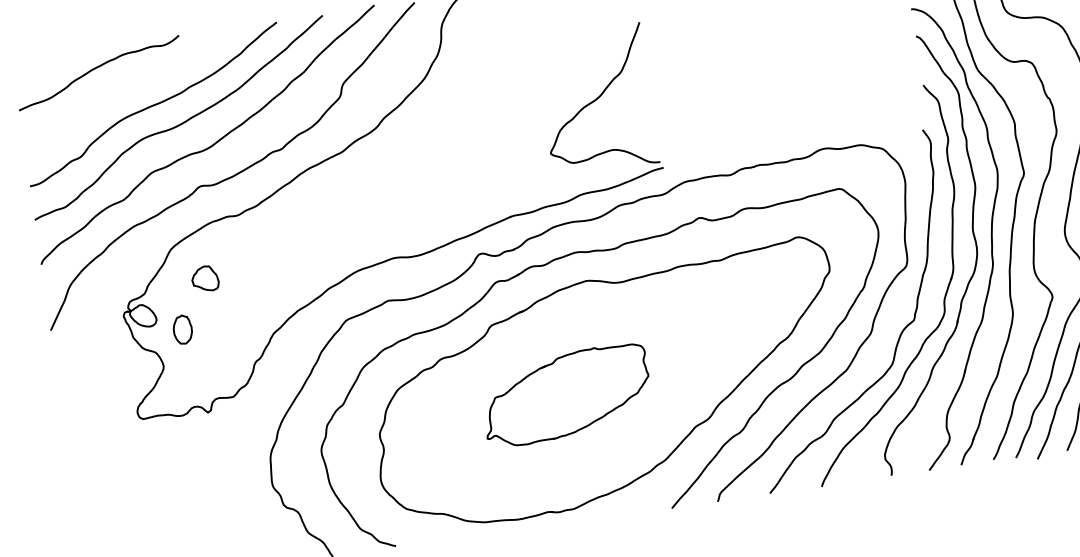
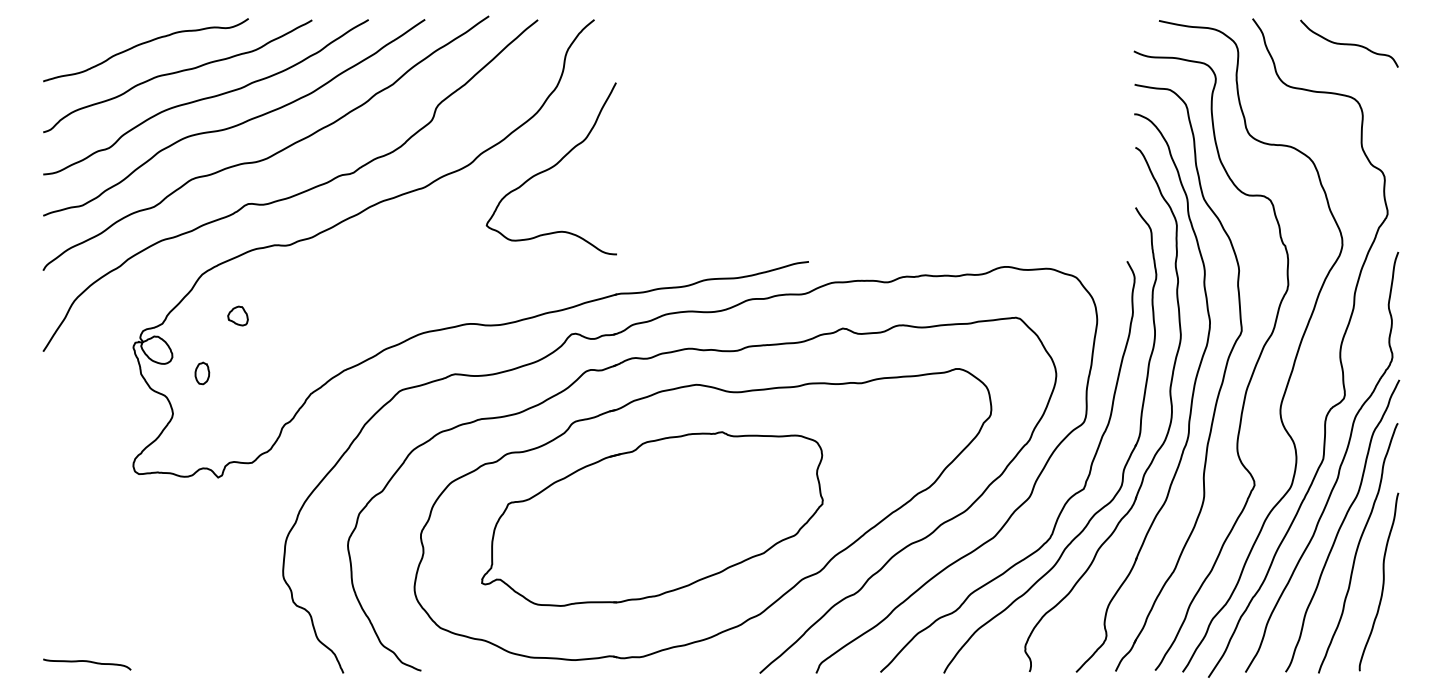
curve: (127, 88) -> (177, 73), added
curve: (596, 99) -> (550, 168), moved
part: (204, 278) -> (237, 315), size x0.62
part: (183, 329) -> (202, 373), size x0.62
part: (566, 394) -> (652, 518), size x1.67

